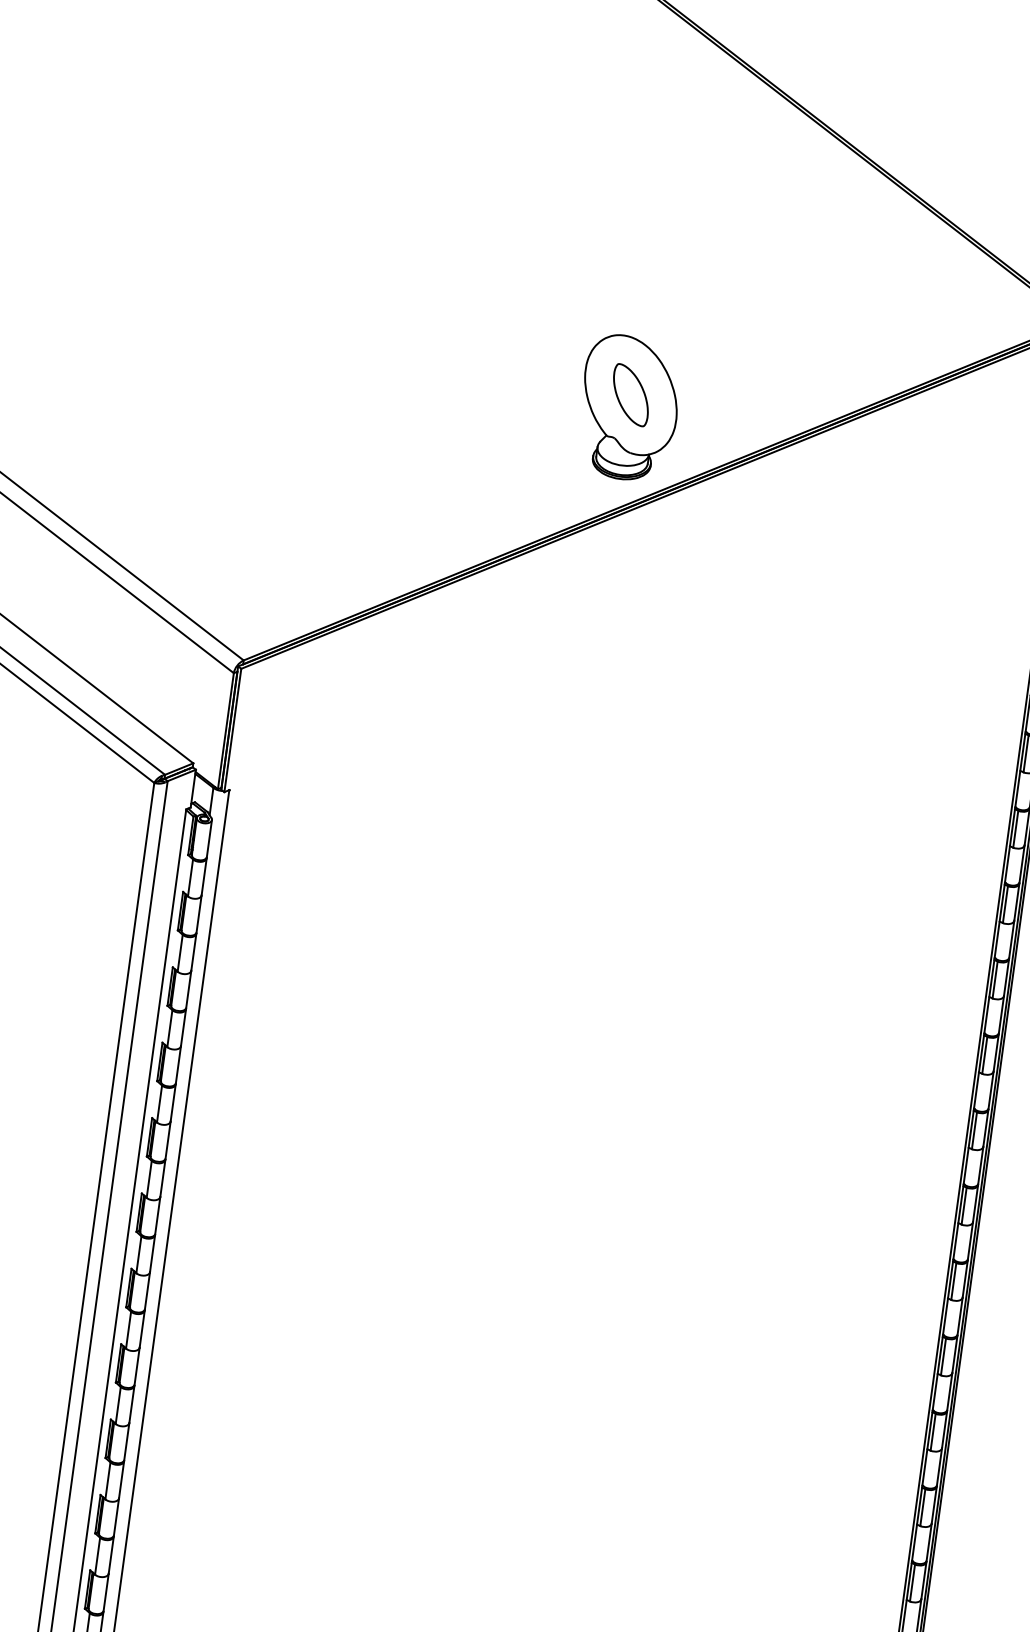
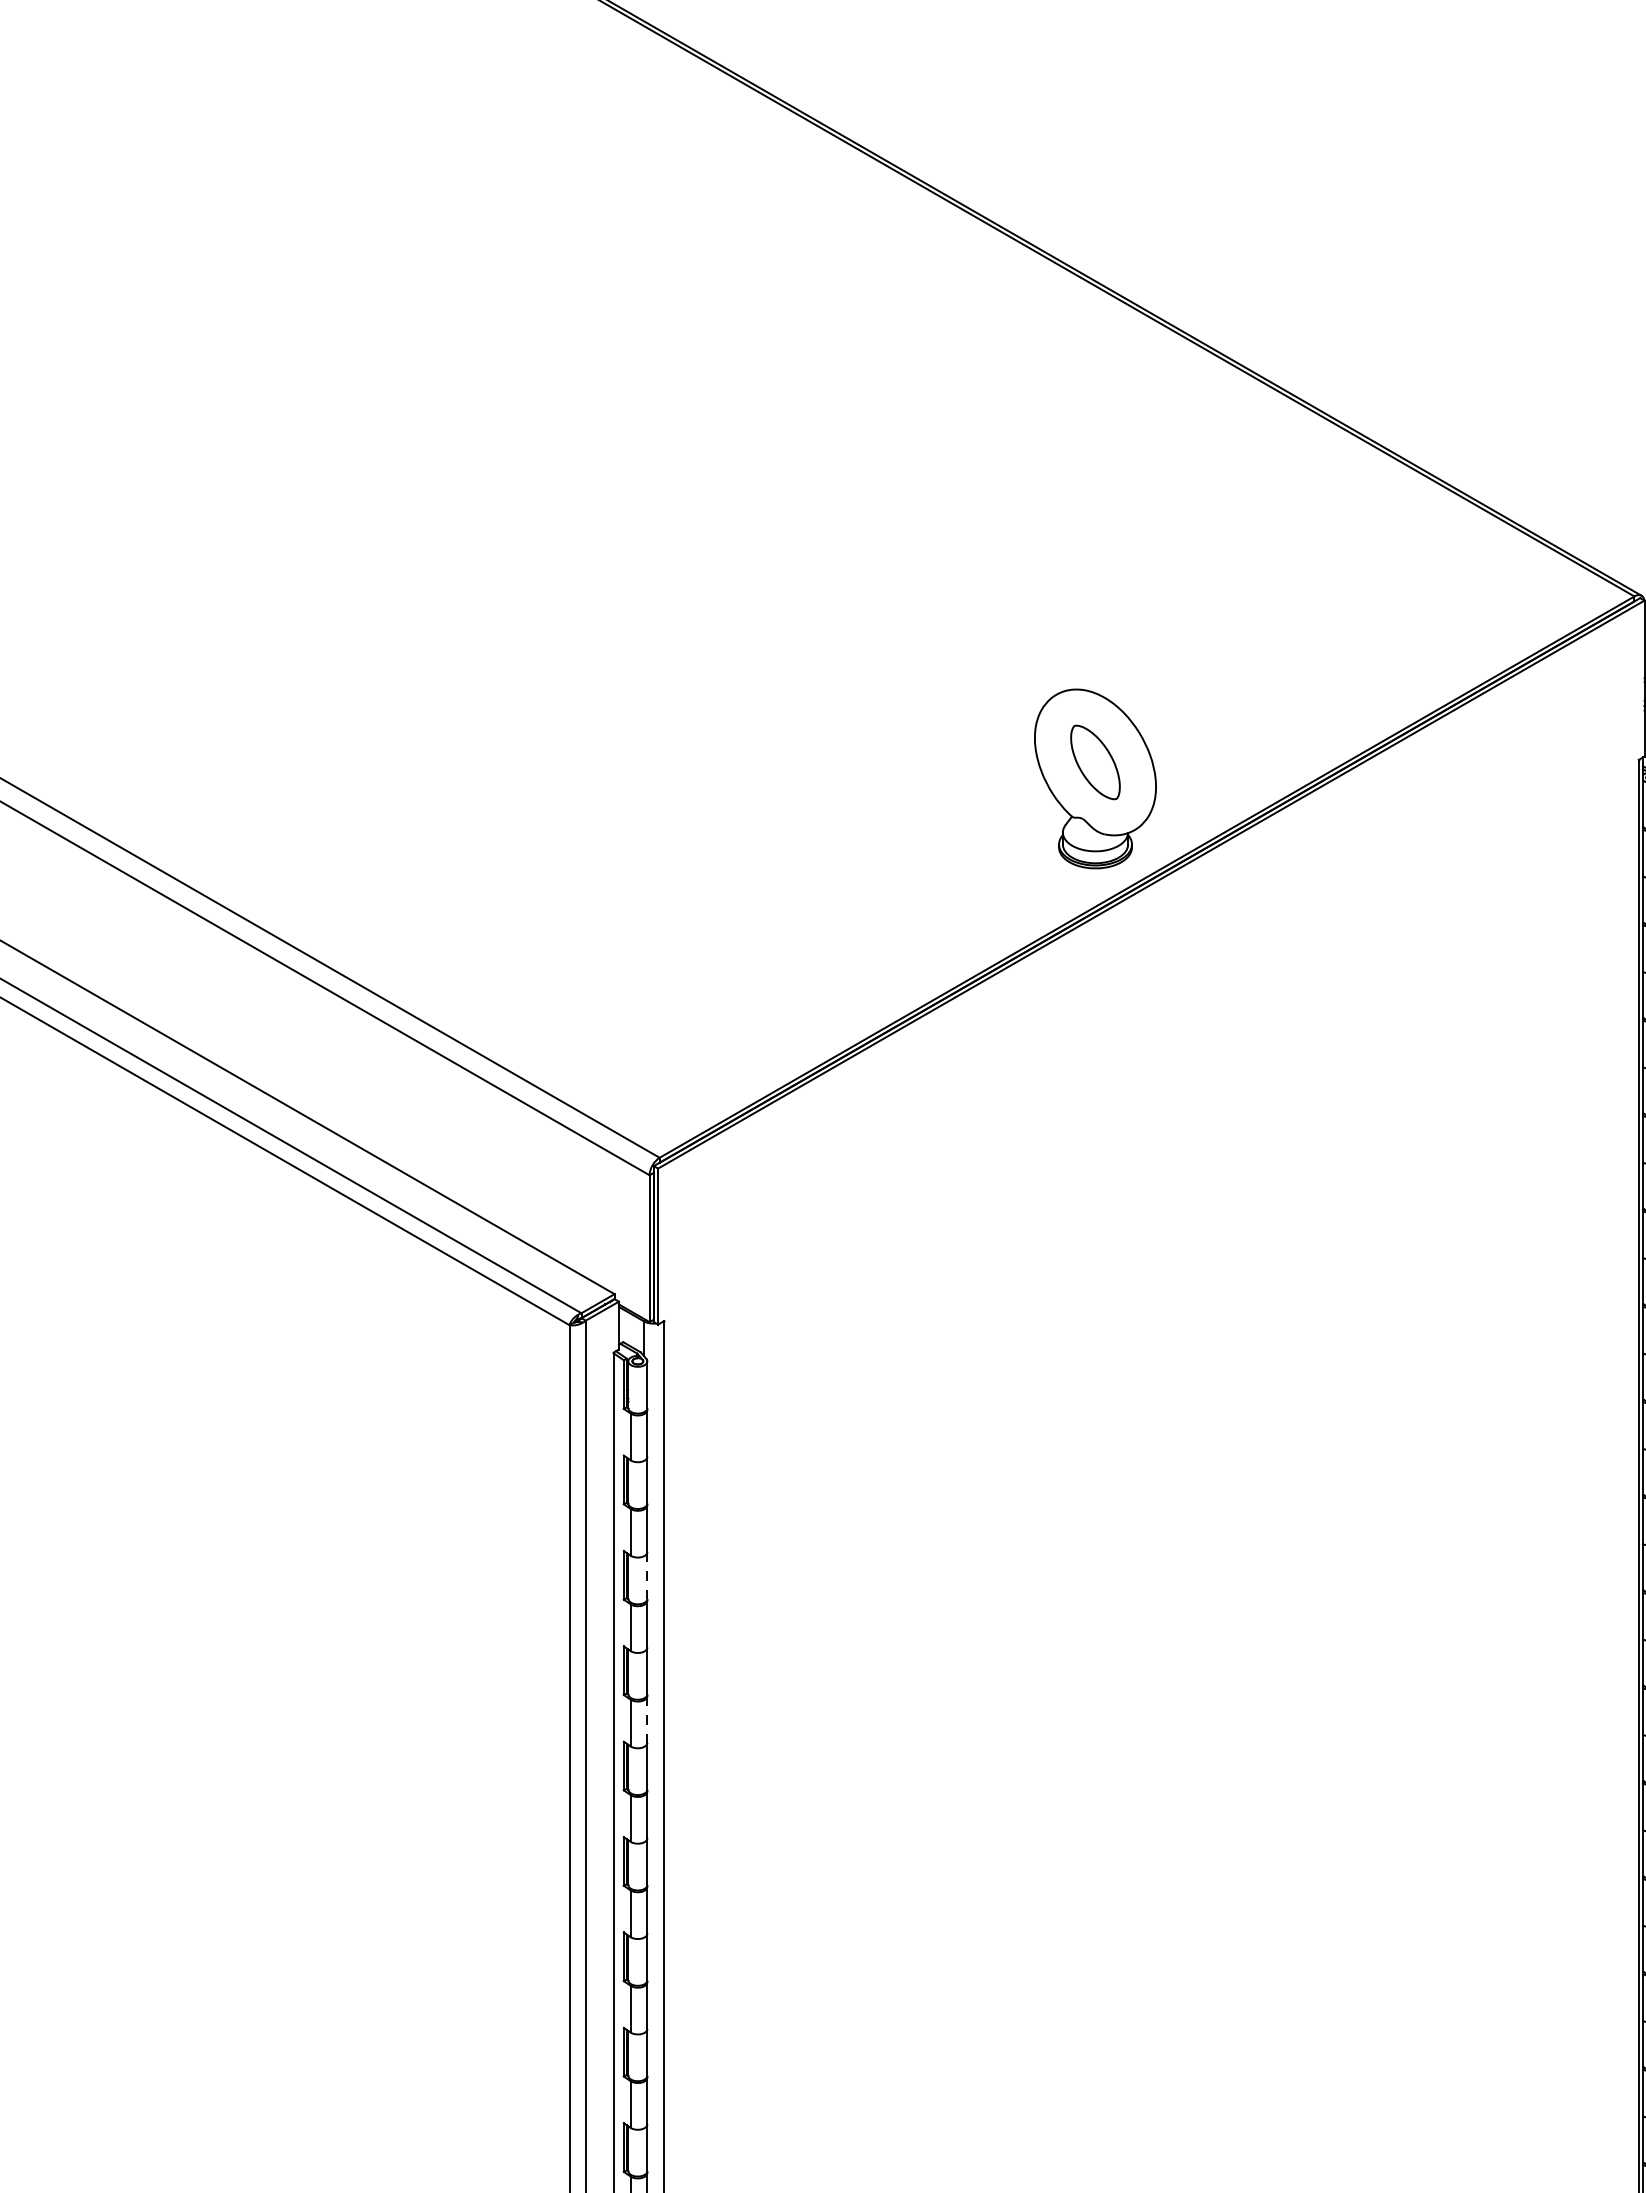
line: (188, 988) -> (647, 1574), solid -> dashed
line: (173, 1102) -> (647, 1718), solid -> dashed

